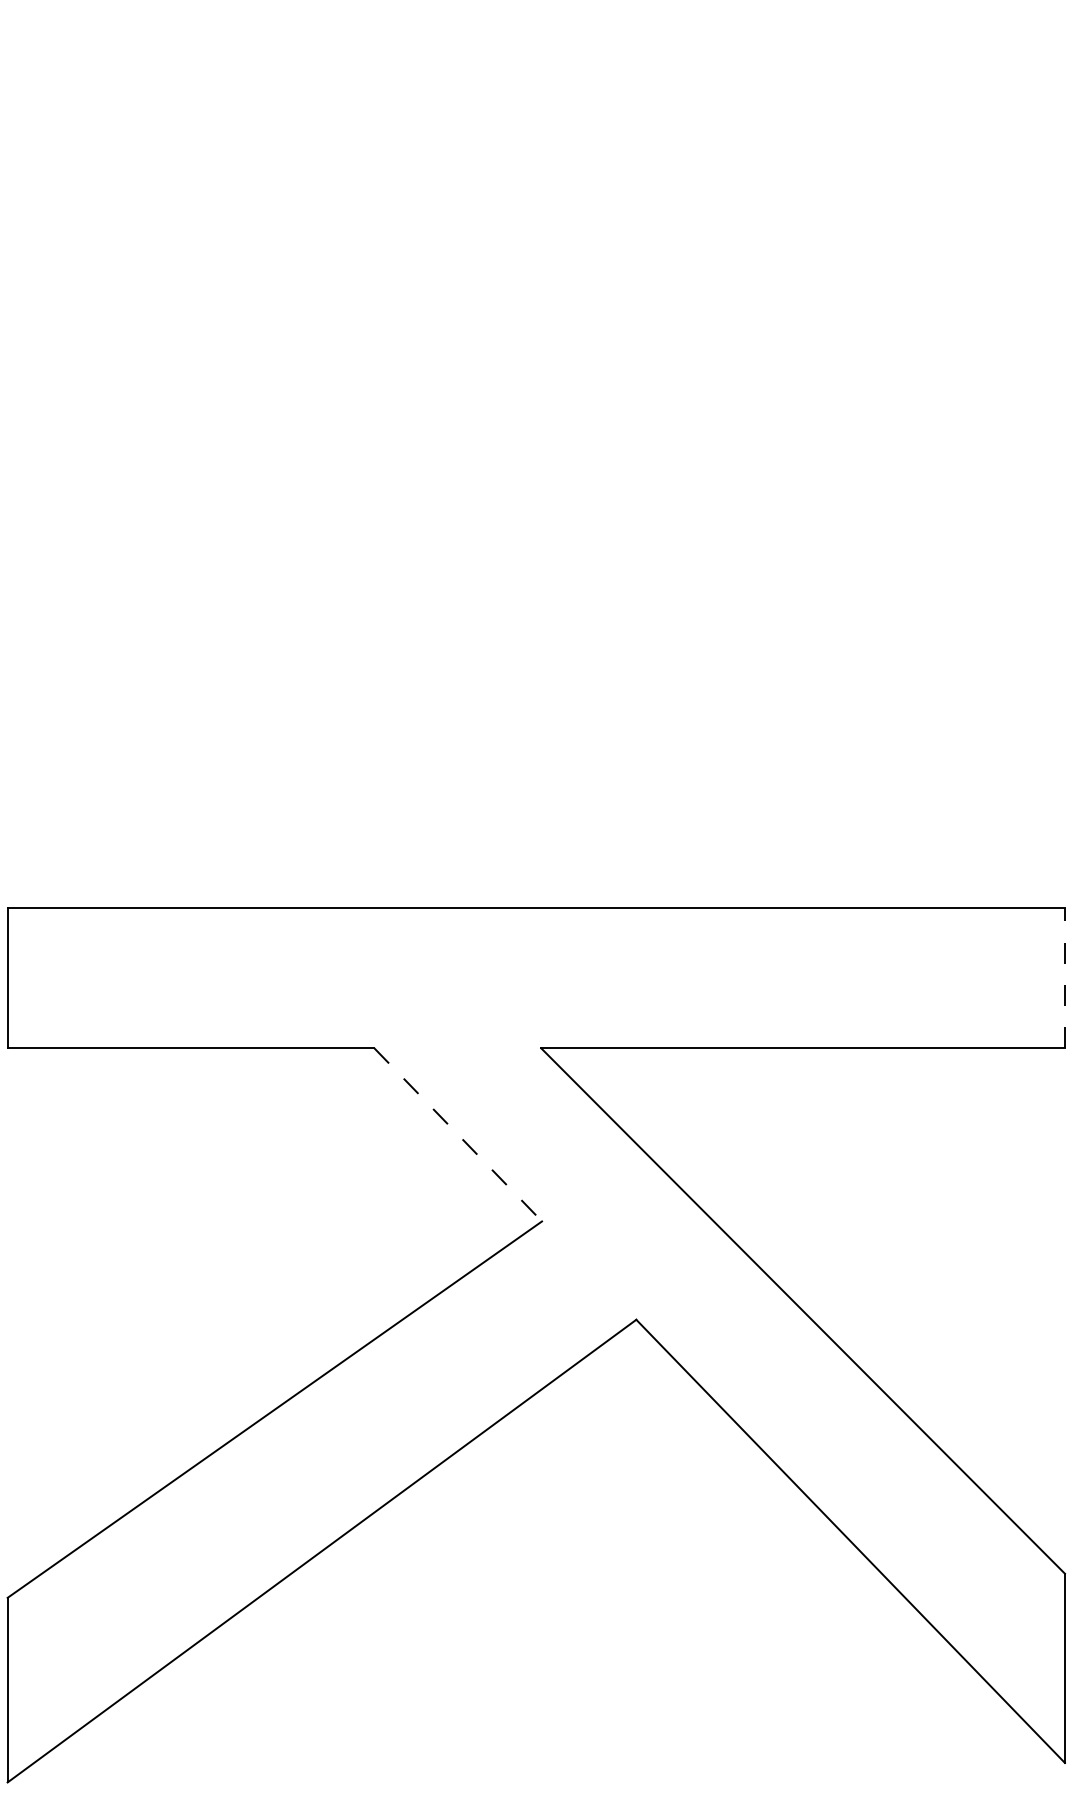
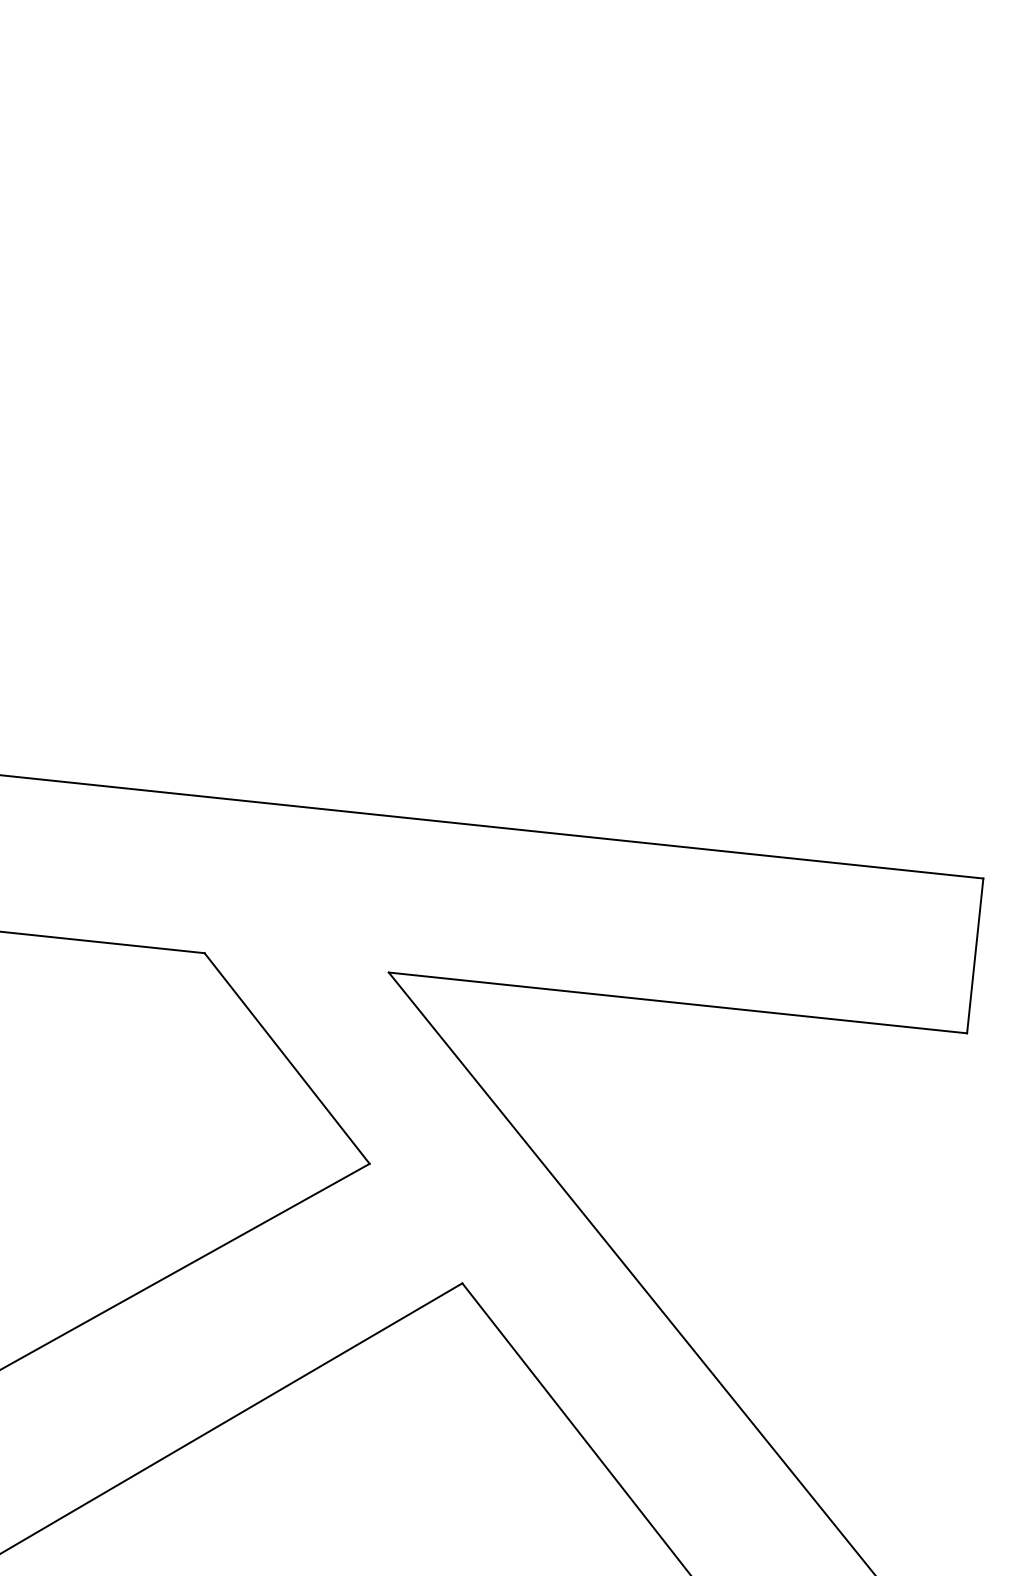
line: (1064, 977) -> (974, 955), dashed -> solid
line: (458, 1134) -> (287, 1058), dashed -> solid

